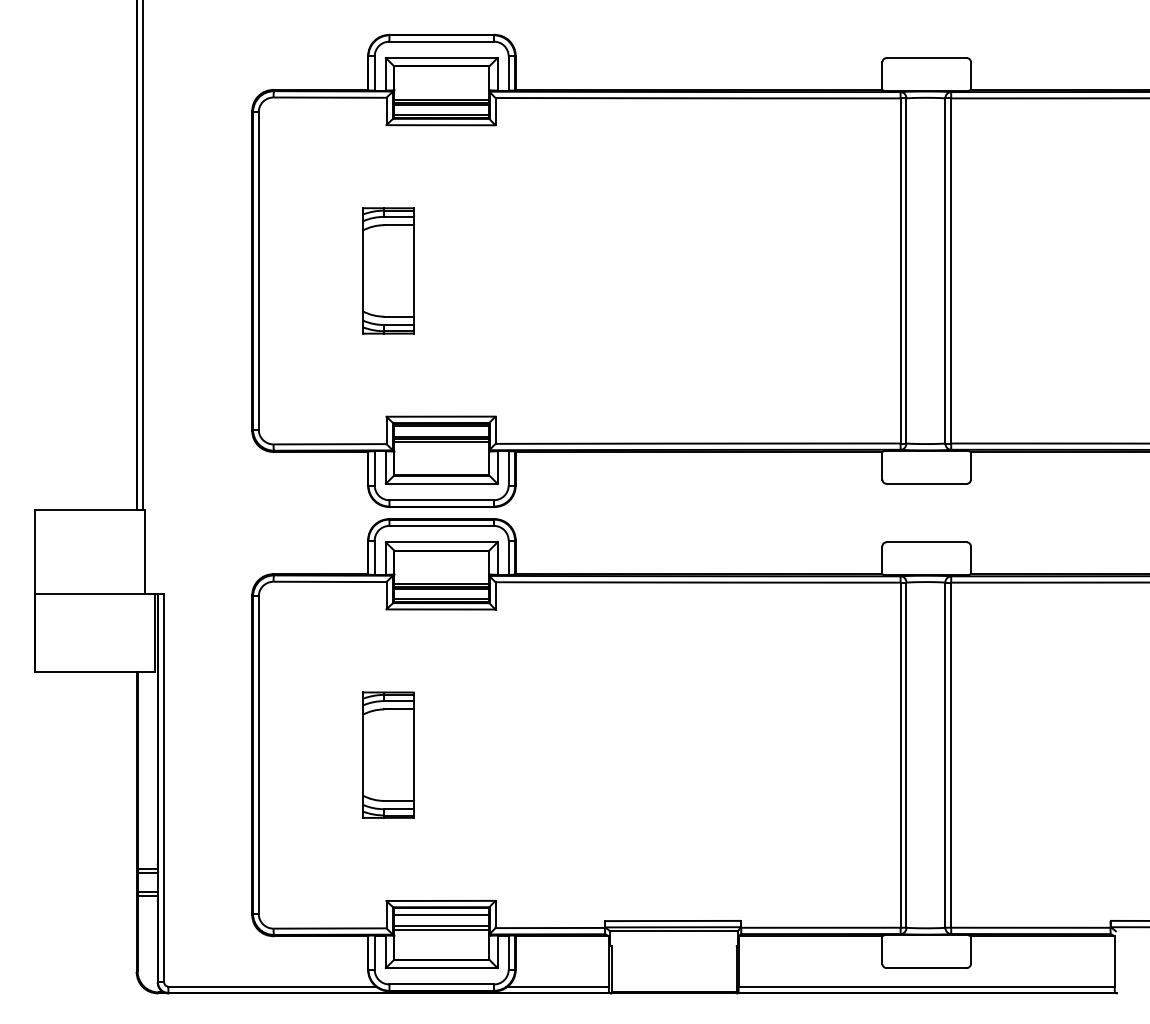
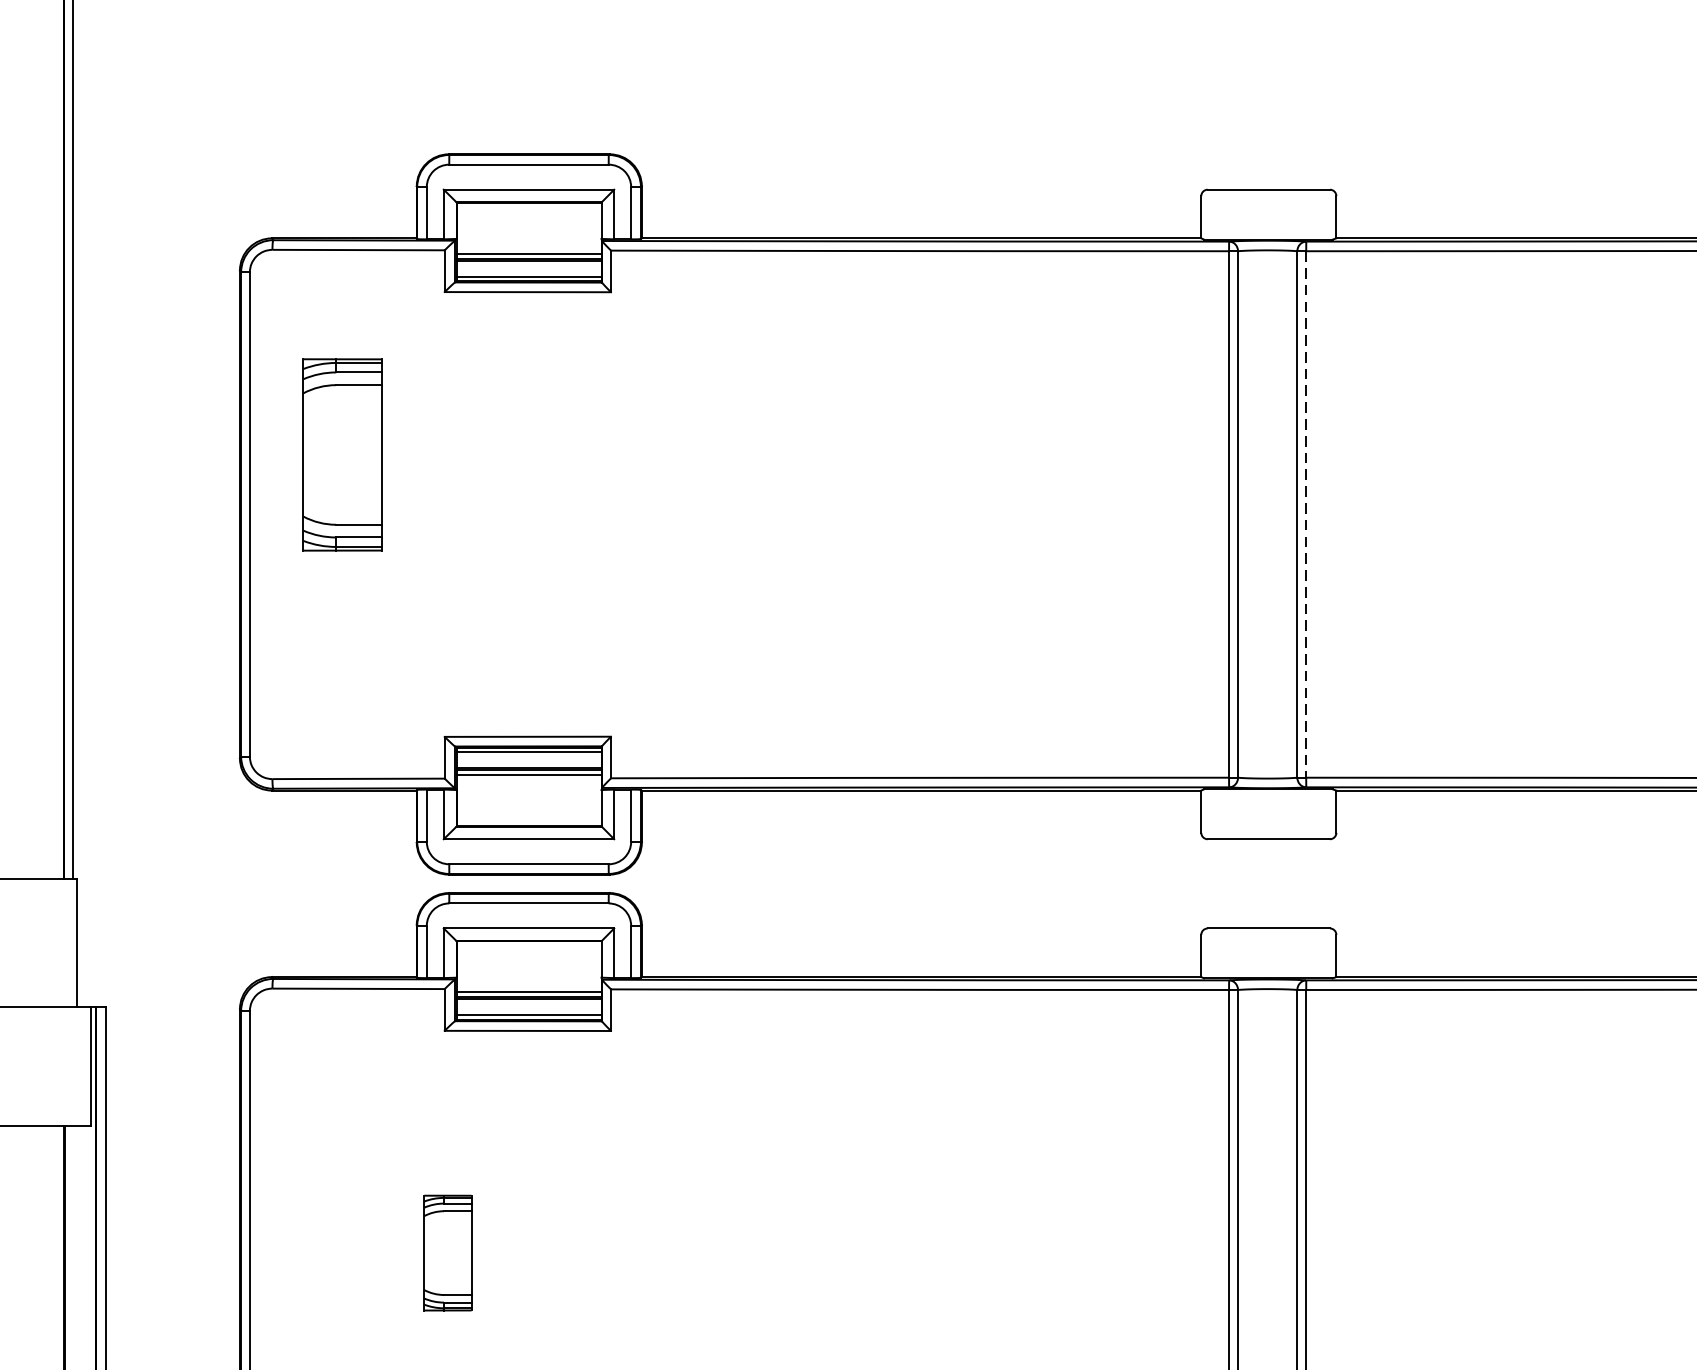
part: (388, 270) -> (342, 454), moved
line: (951, 270) -> (1306, 513), solid -> dashed
part: (388, 754) -> (447, 1252), size x0.6

